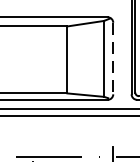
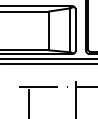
line: (113, 59) -> (75, 30), dashed -> solid

